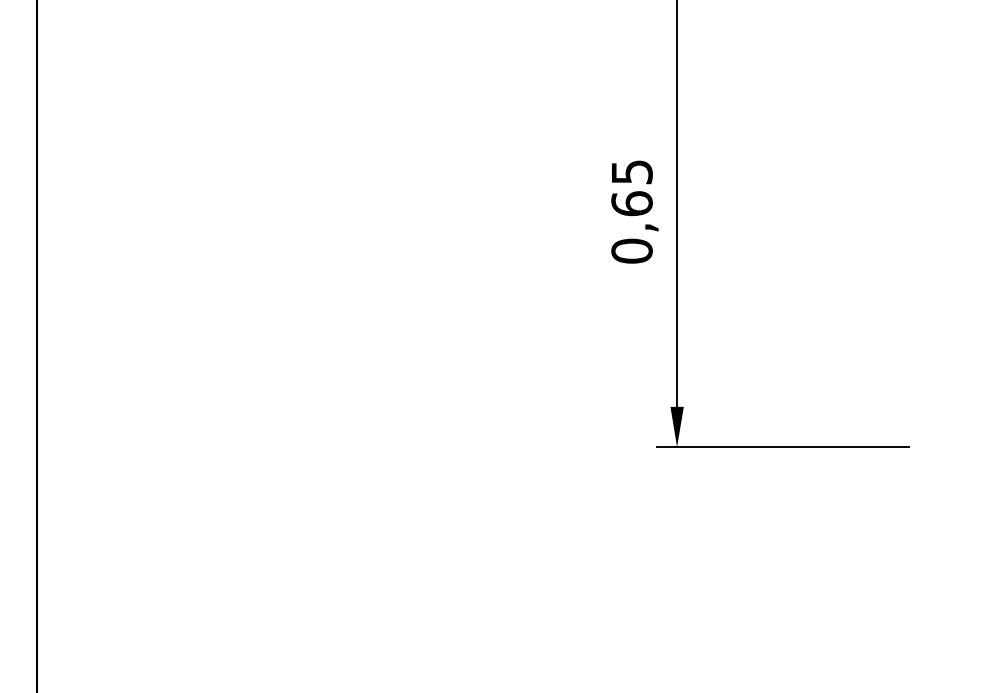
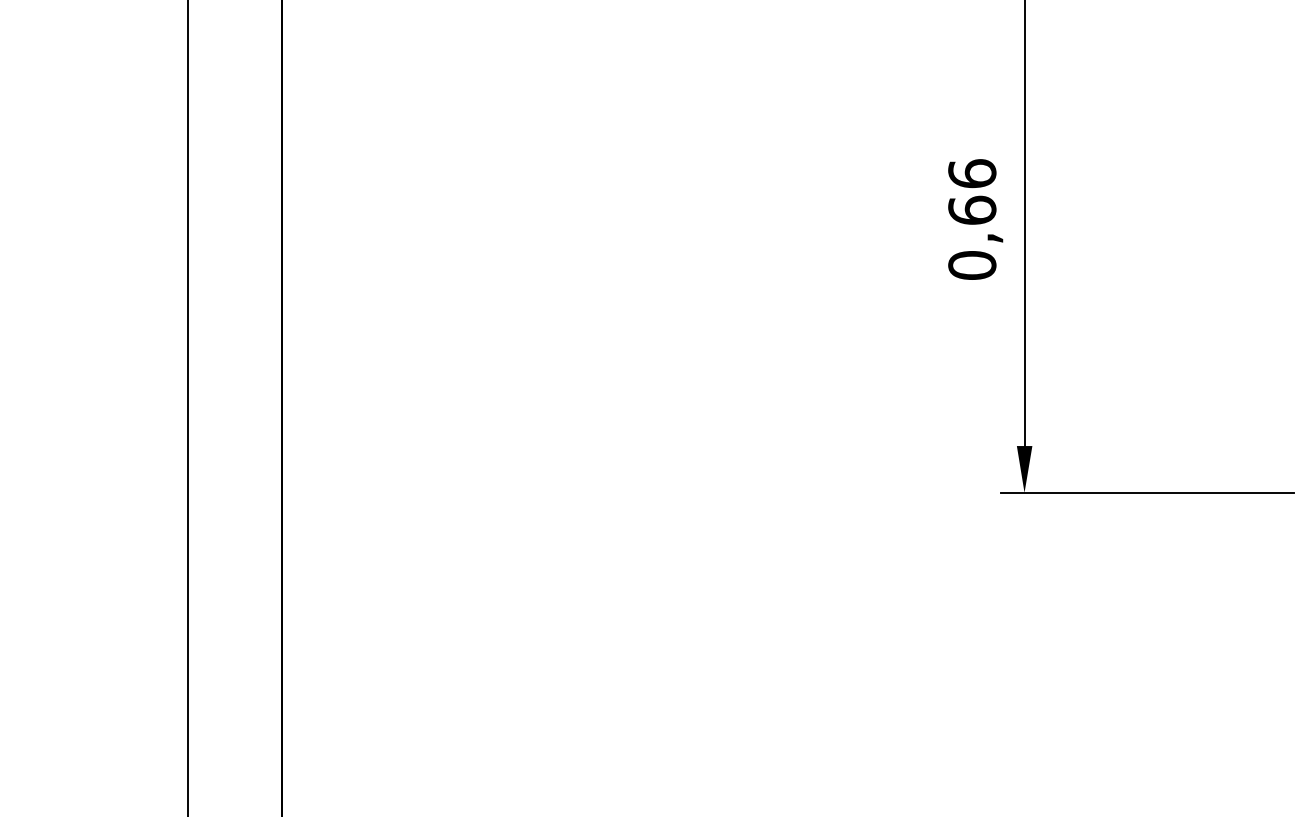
text: (632, 171) -> (972, 173), 0,65 -> 0,66

